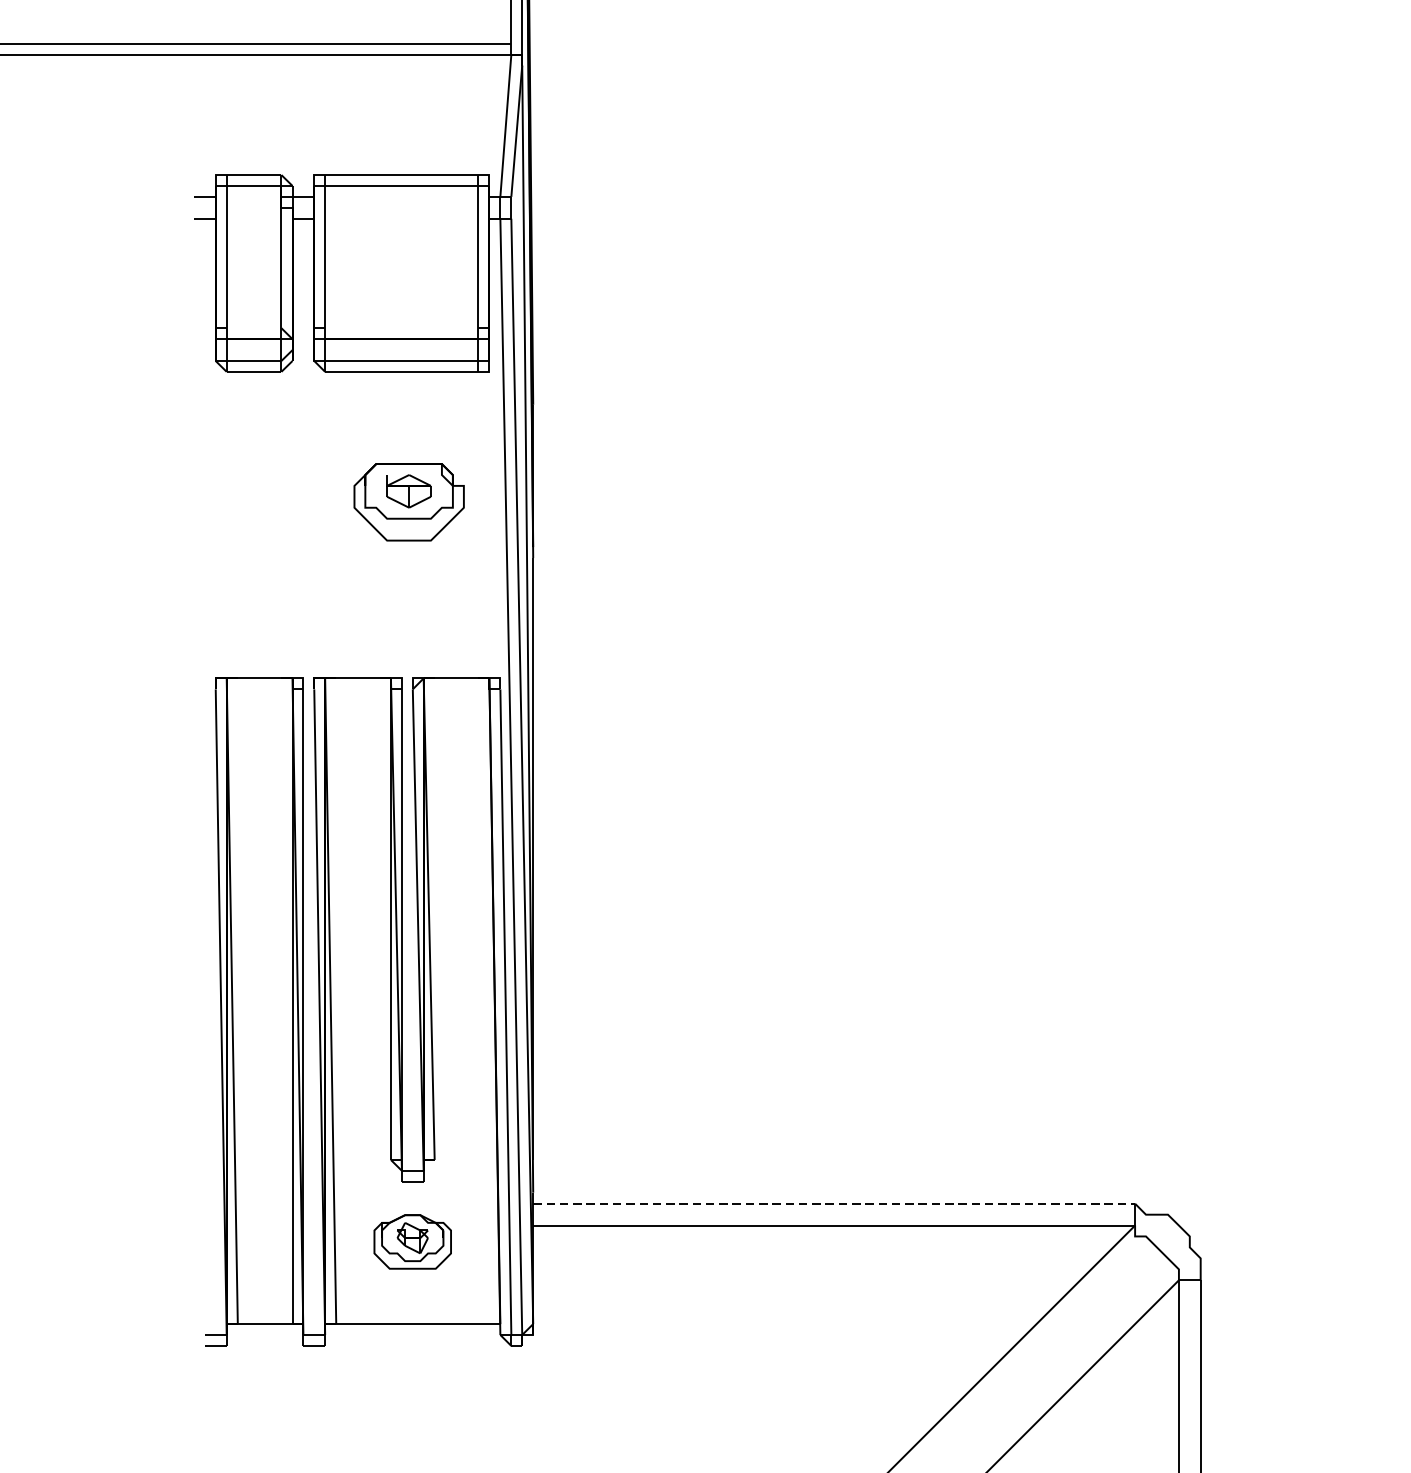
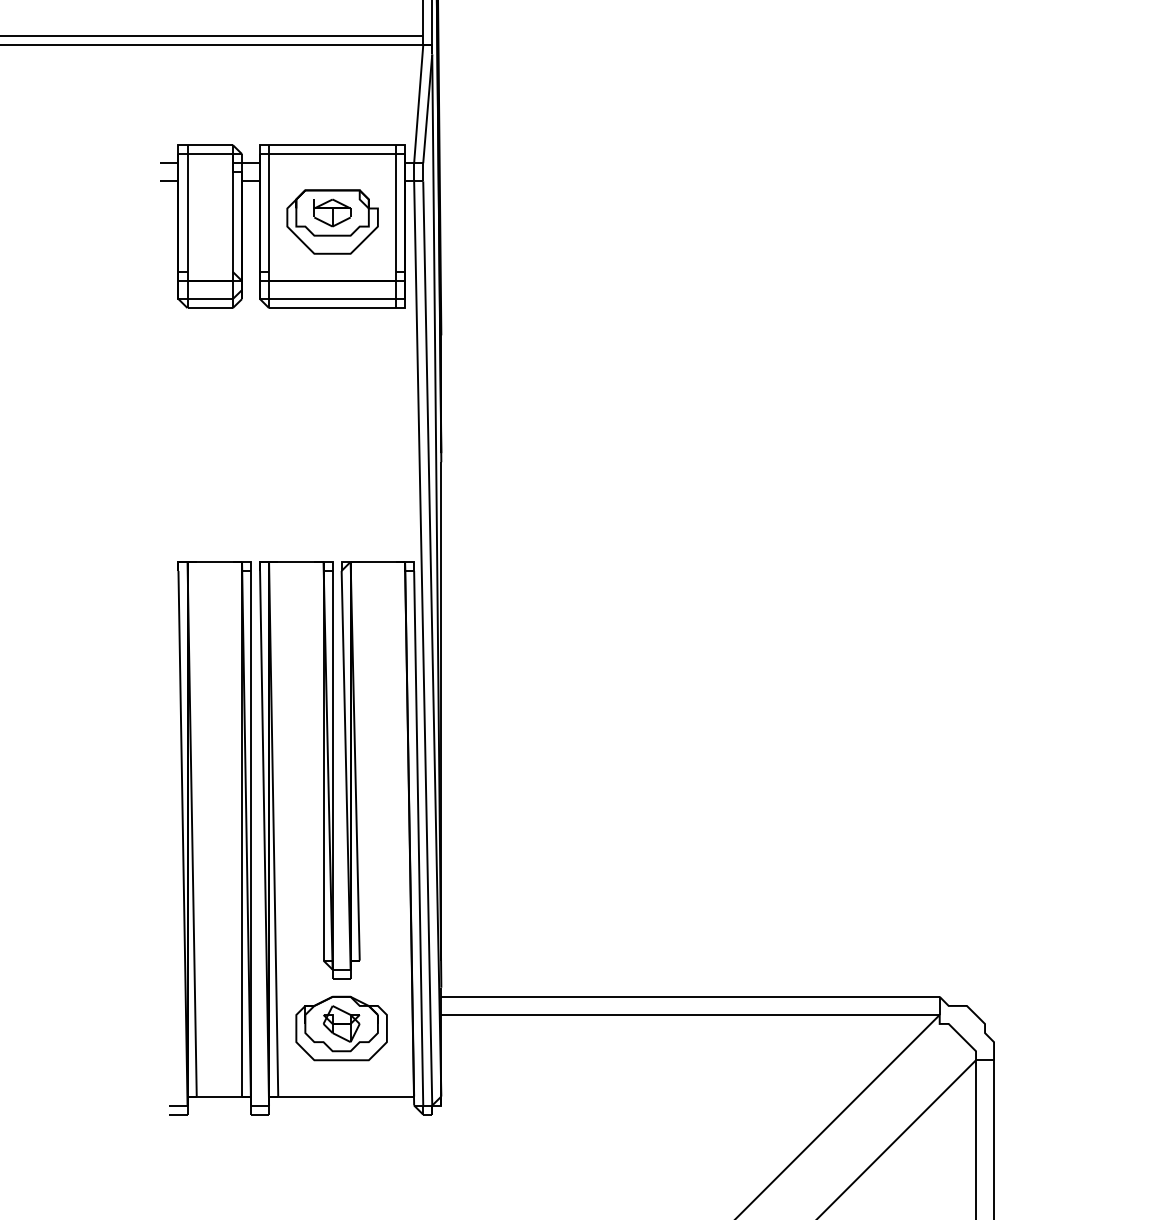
part: (409, 501) -> (332, 221), moved
line: (835, 1203) -> (691, 996), dashed -> solid
part: (412, 1241) -> (341, 1028), size x1.43

